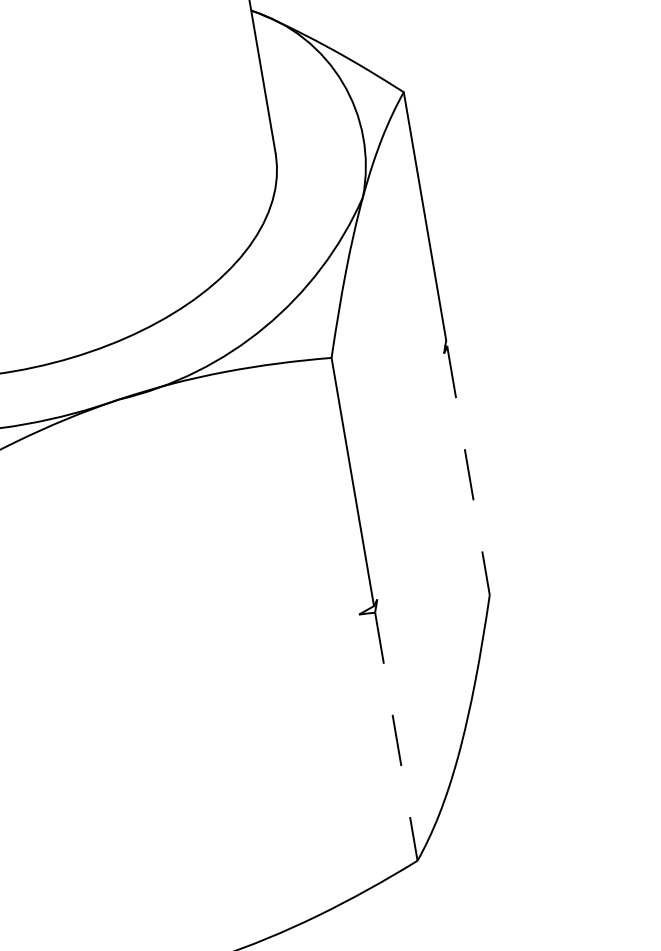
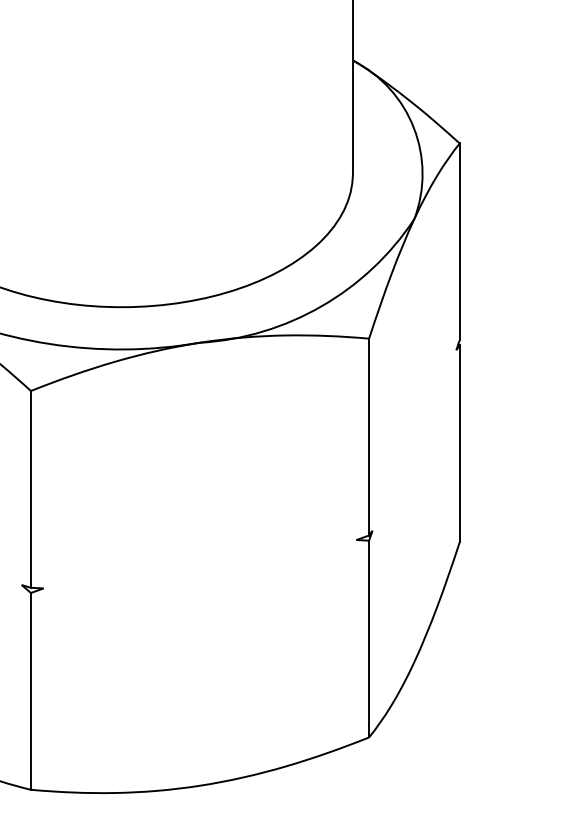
line: (468, 471) -> (459, 444), dashed -> solid
line: (396, 737) -> (369, 639), dashed -> solid

